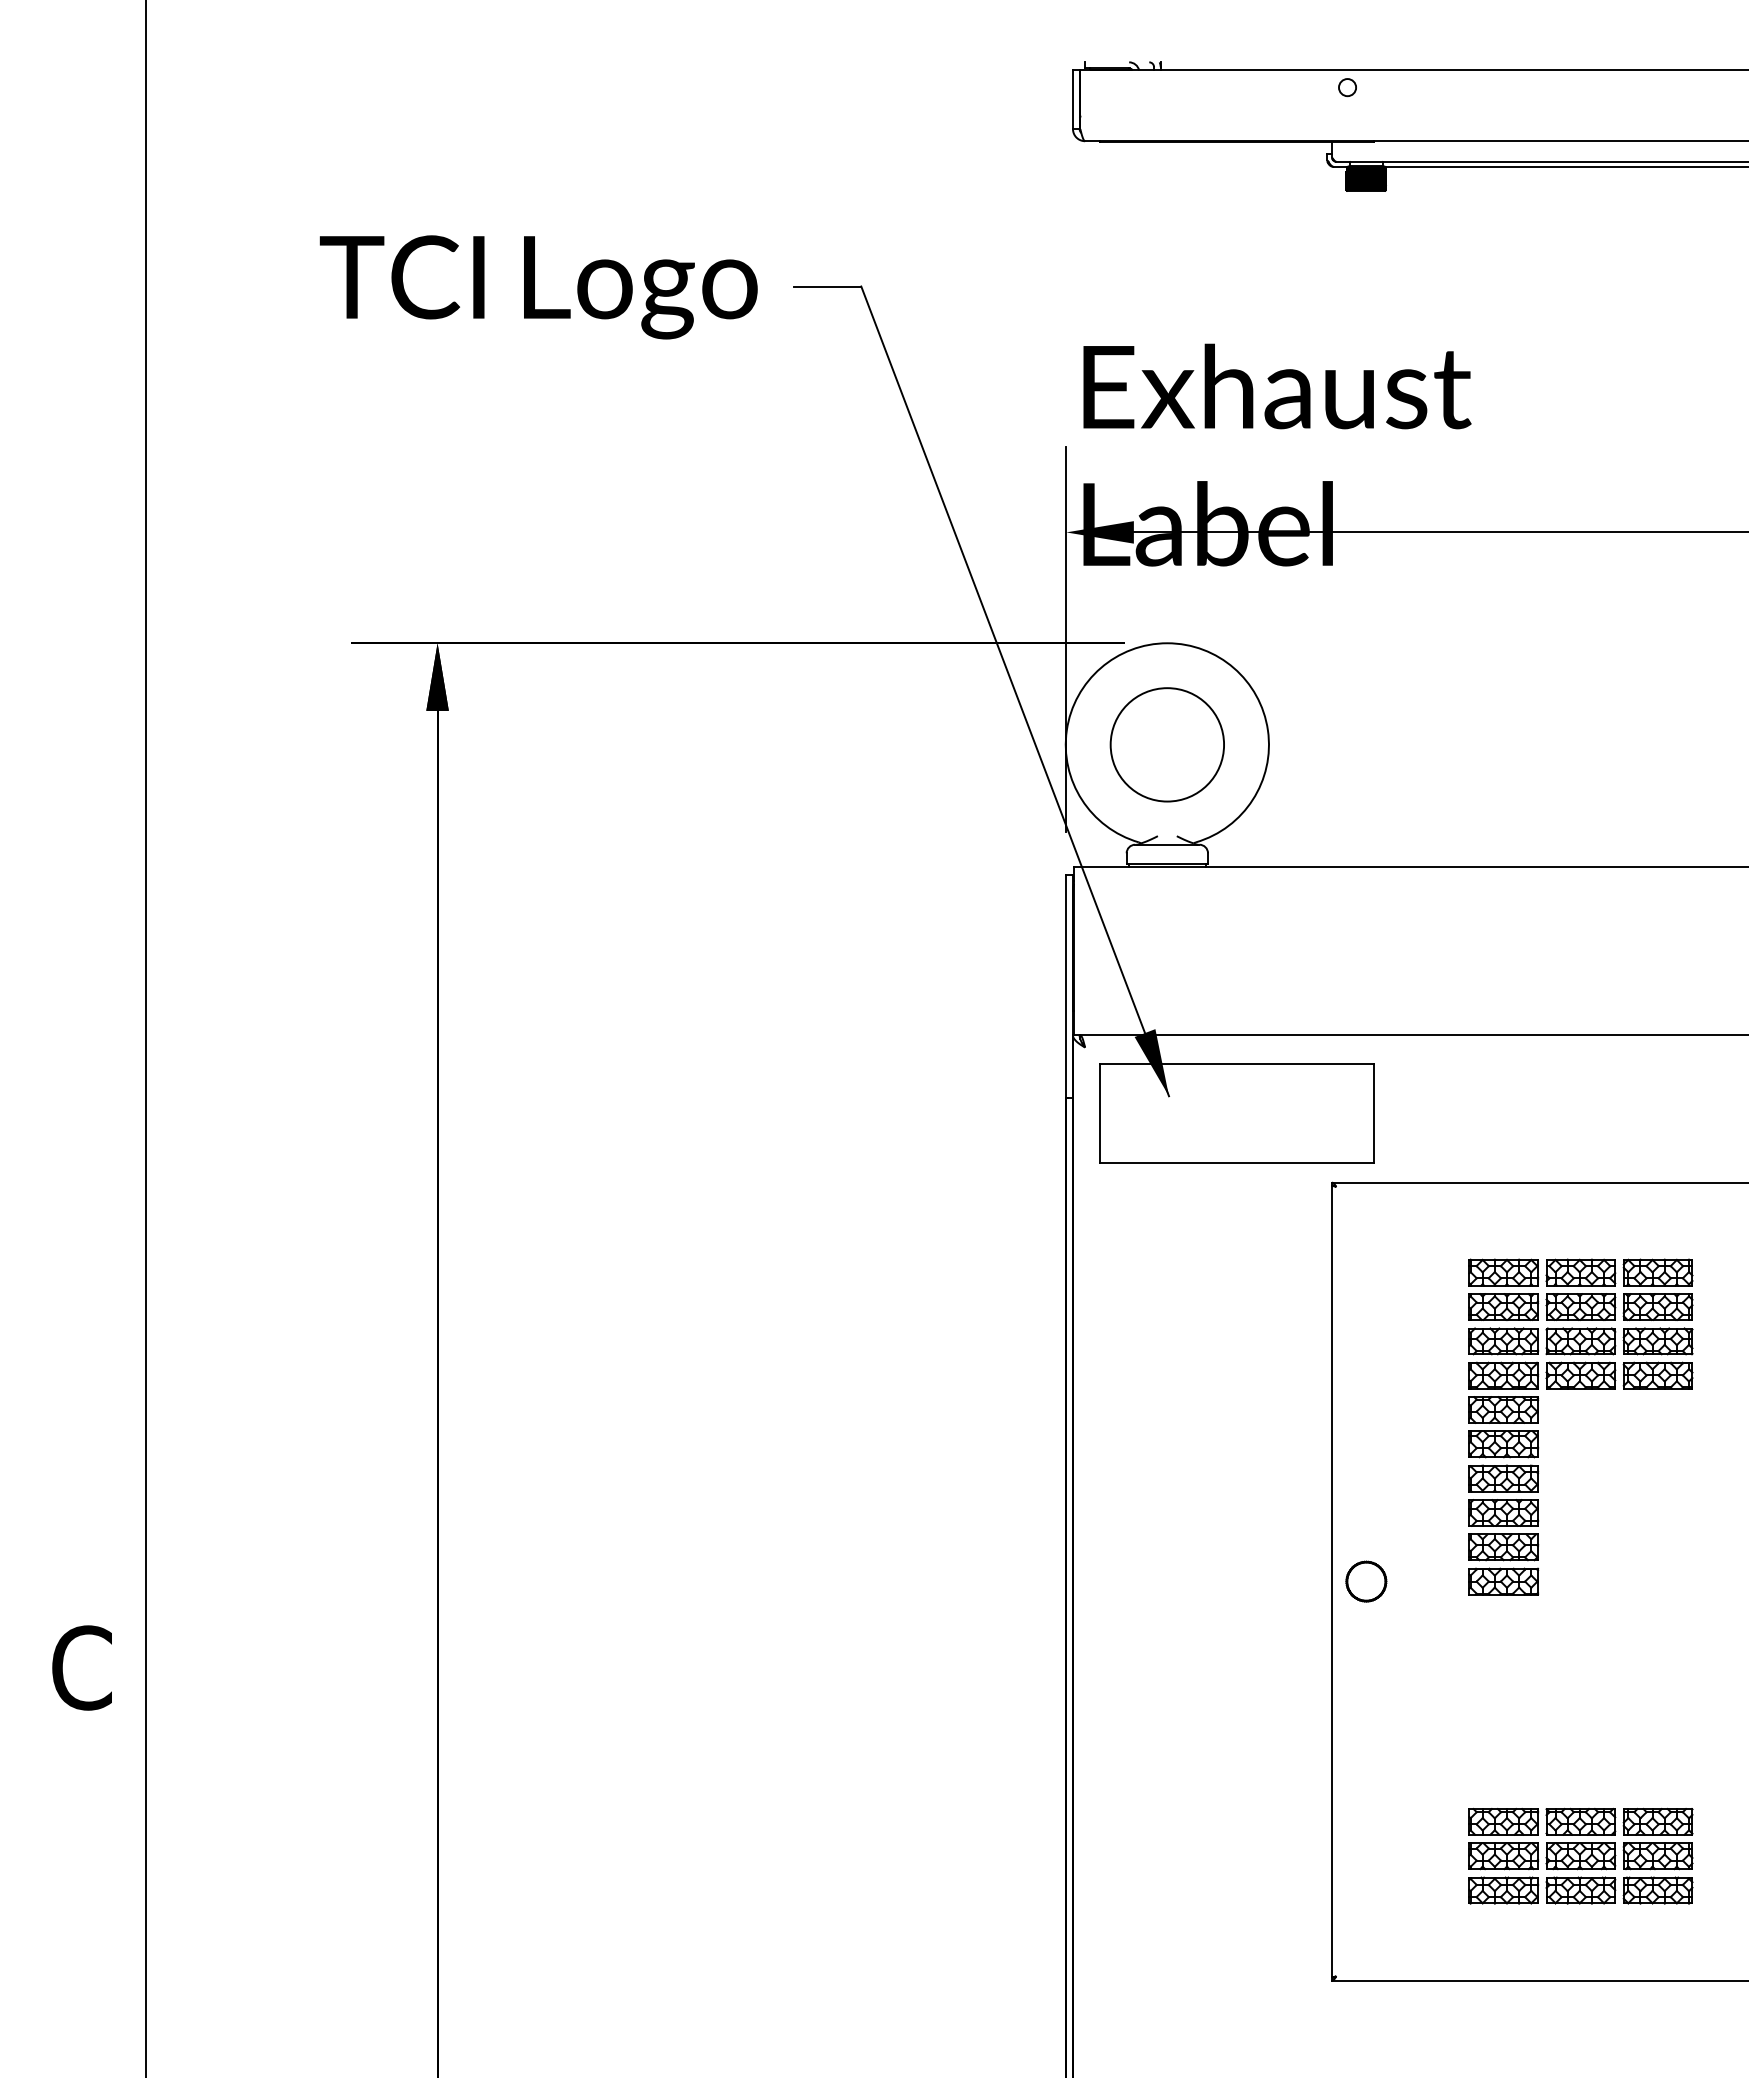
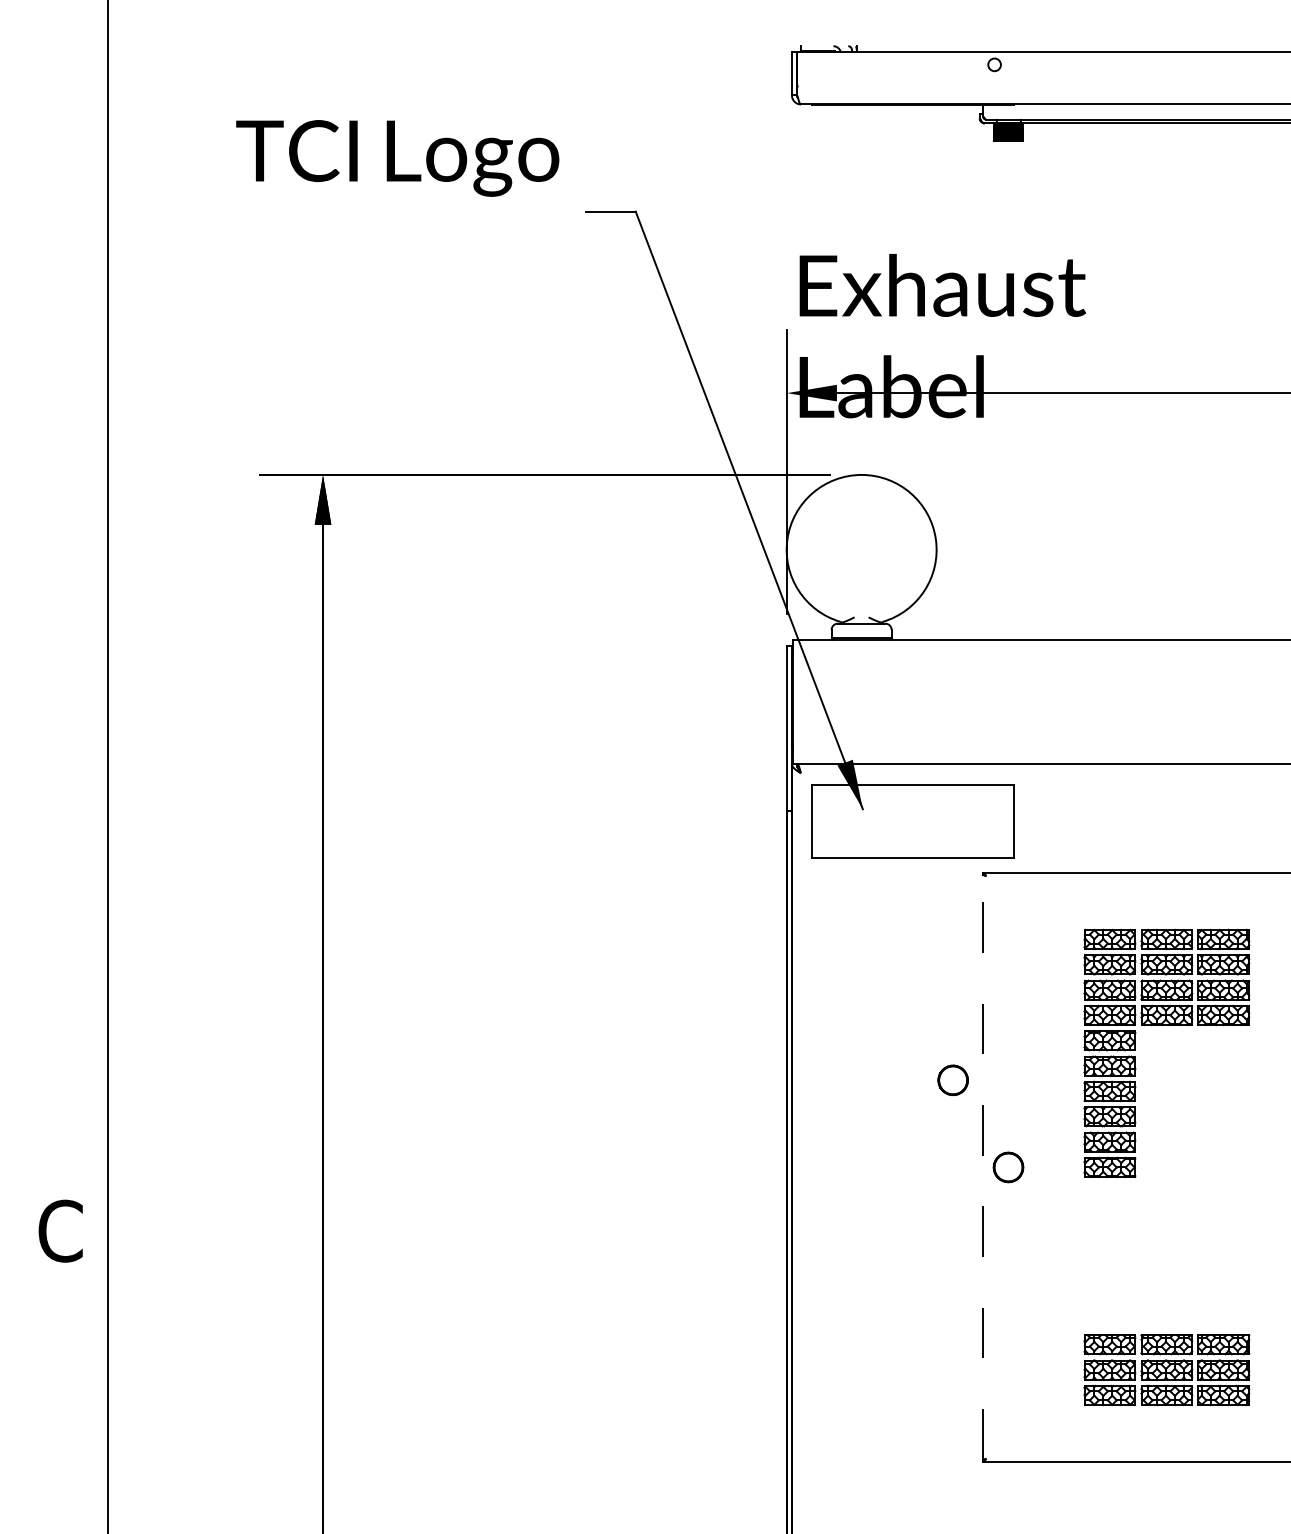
text: (538, 287) -> (397, 158), moved
circle: (1166, 744) -> (860, 549), removed
part: (1291, 1463) -> (953, 1080), added
line: (1332, 1581) -> (983, 1167), solid -> dashed

